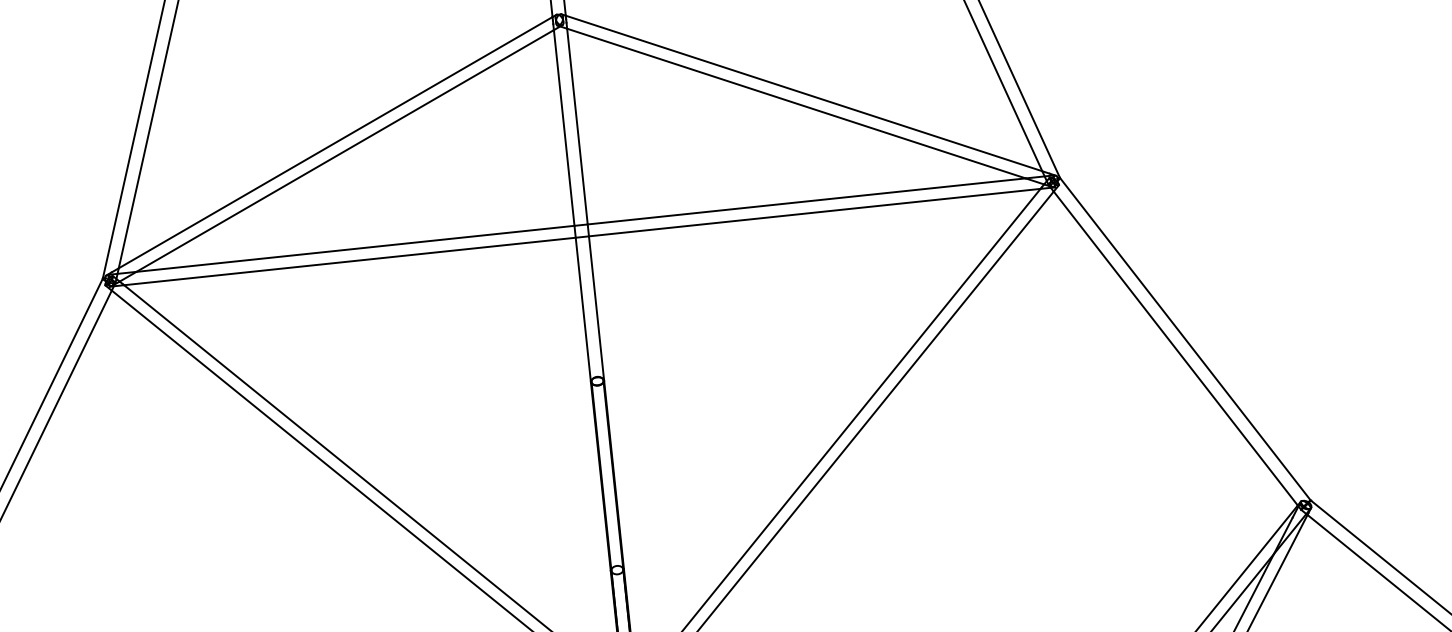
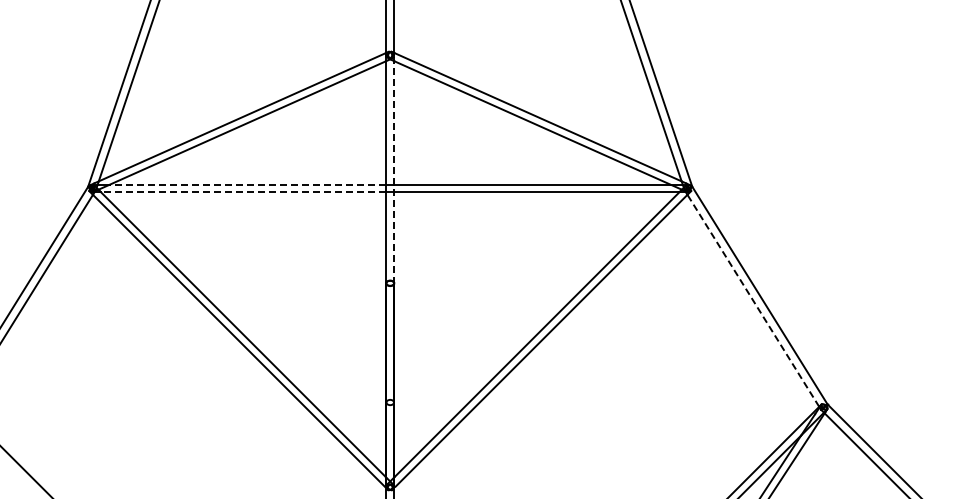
line: (585, 201) -> (394, 170), solid -> dashed
line: (354, 248) -> (247, 184), solid -> dashed
line: (349, 261) -> (243, 192), solid -> dashed
line: (1175, 348) -> (753, 300), solid -> dashed

